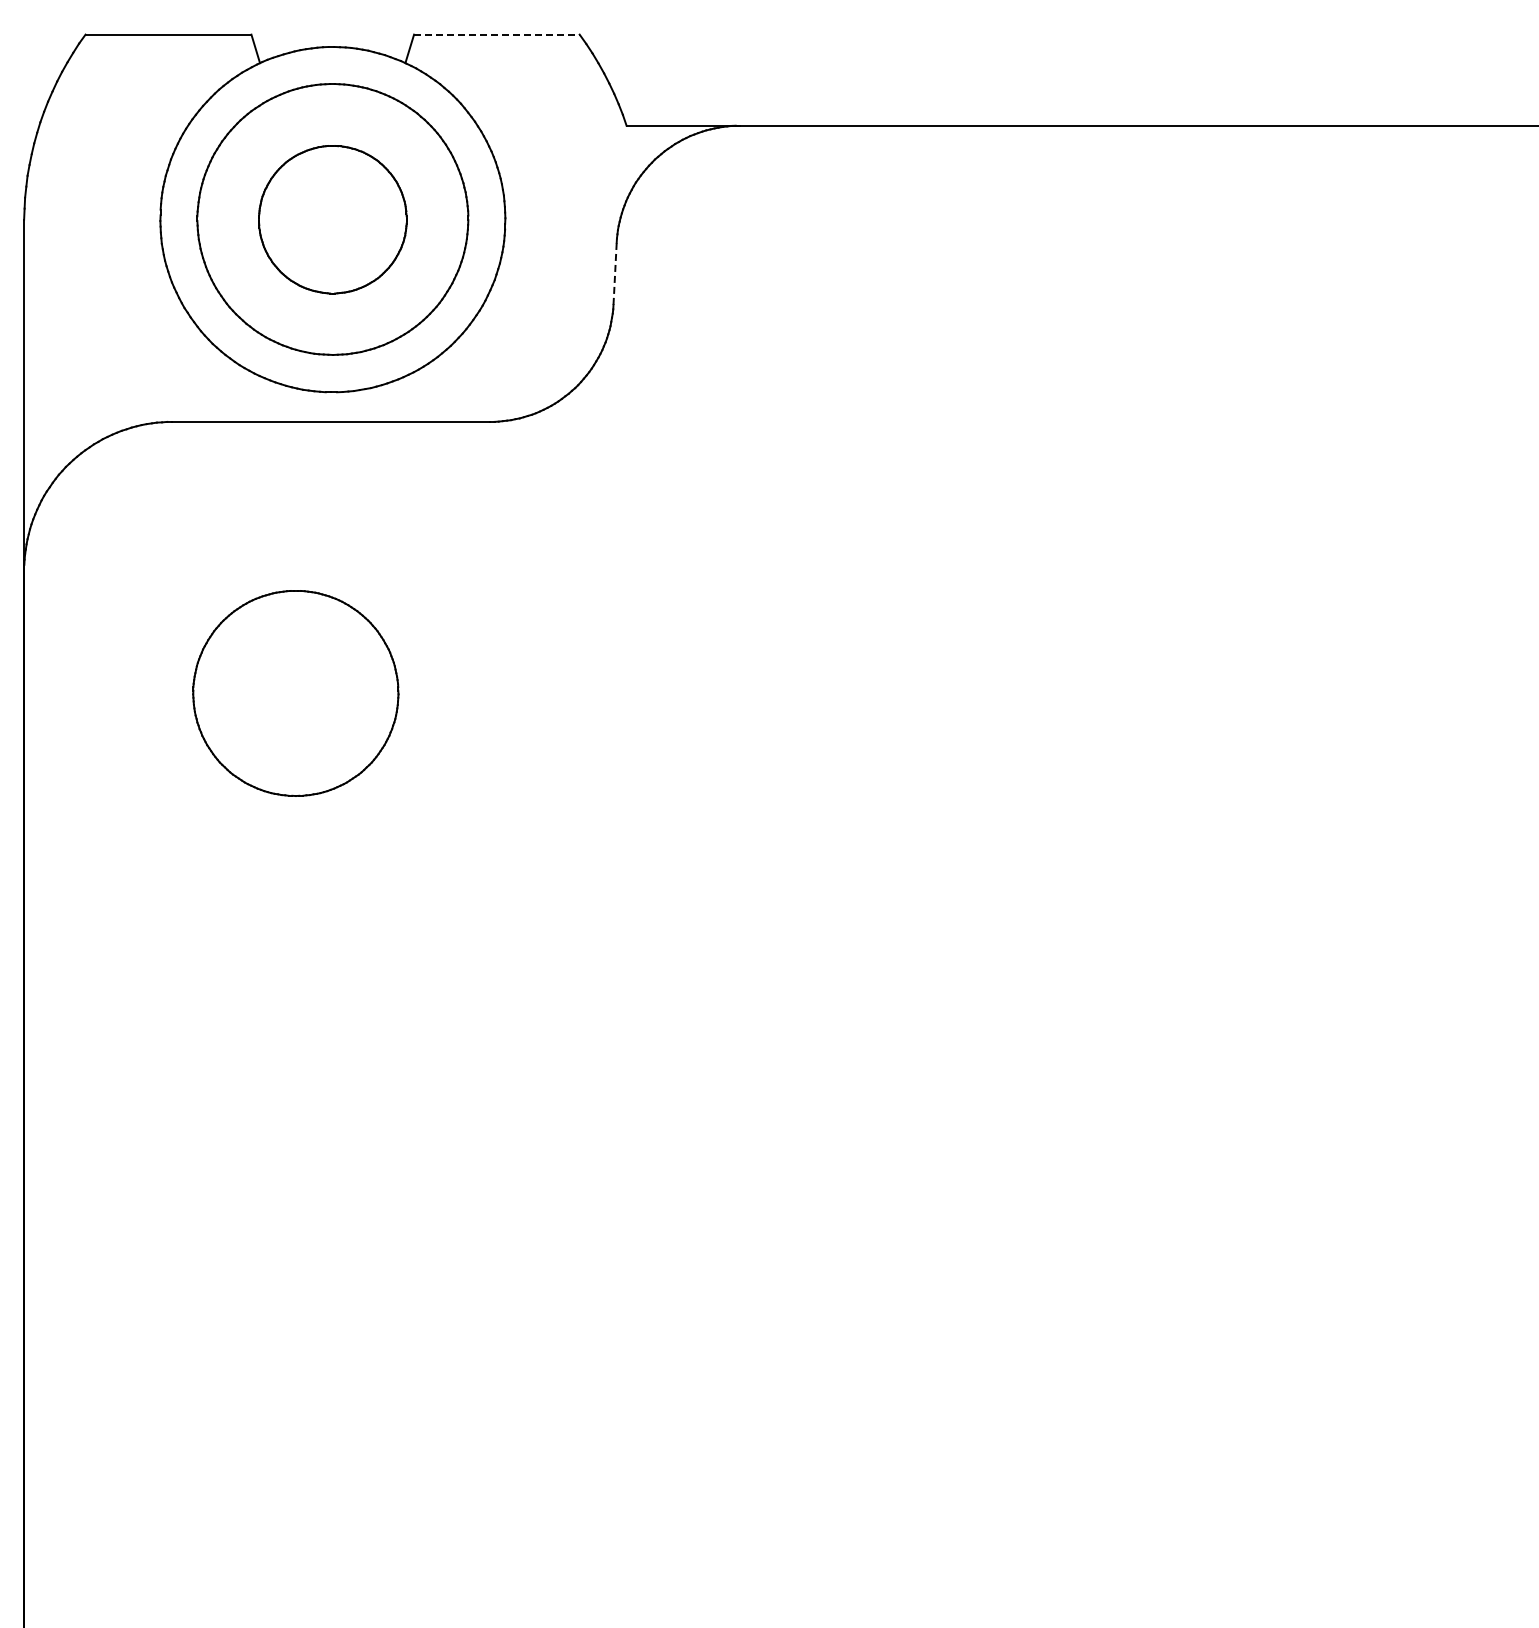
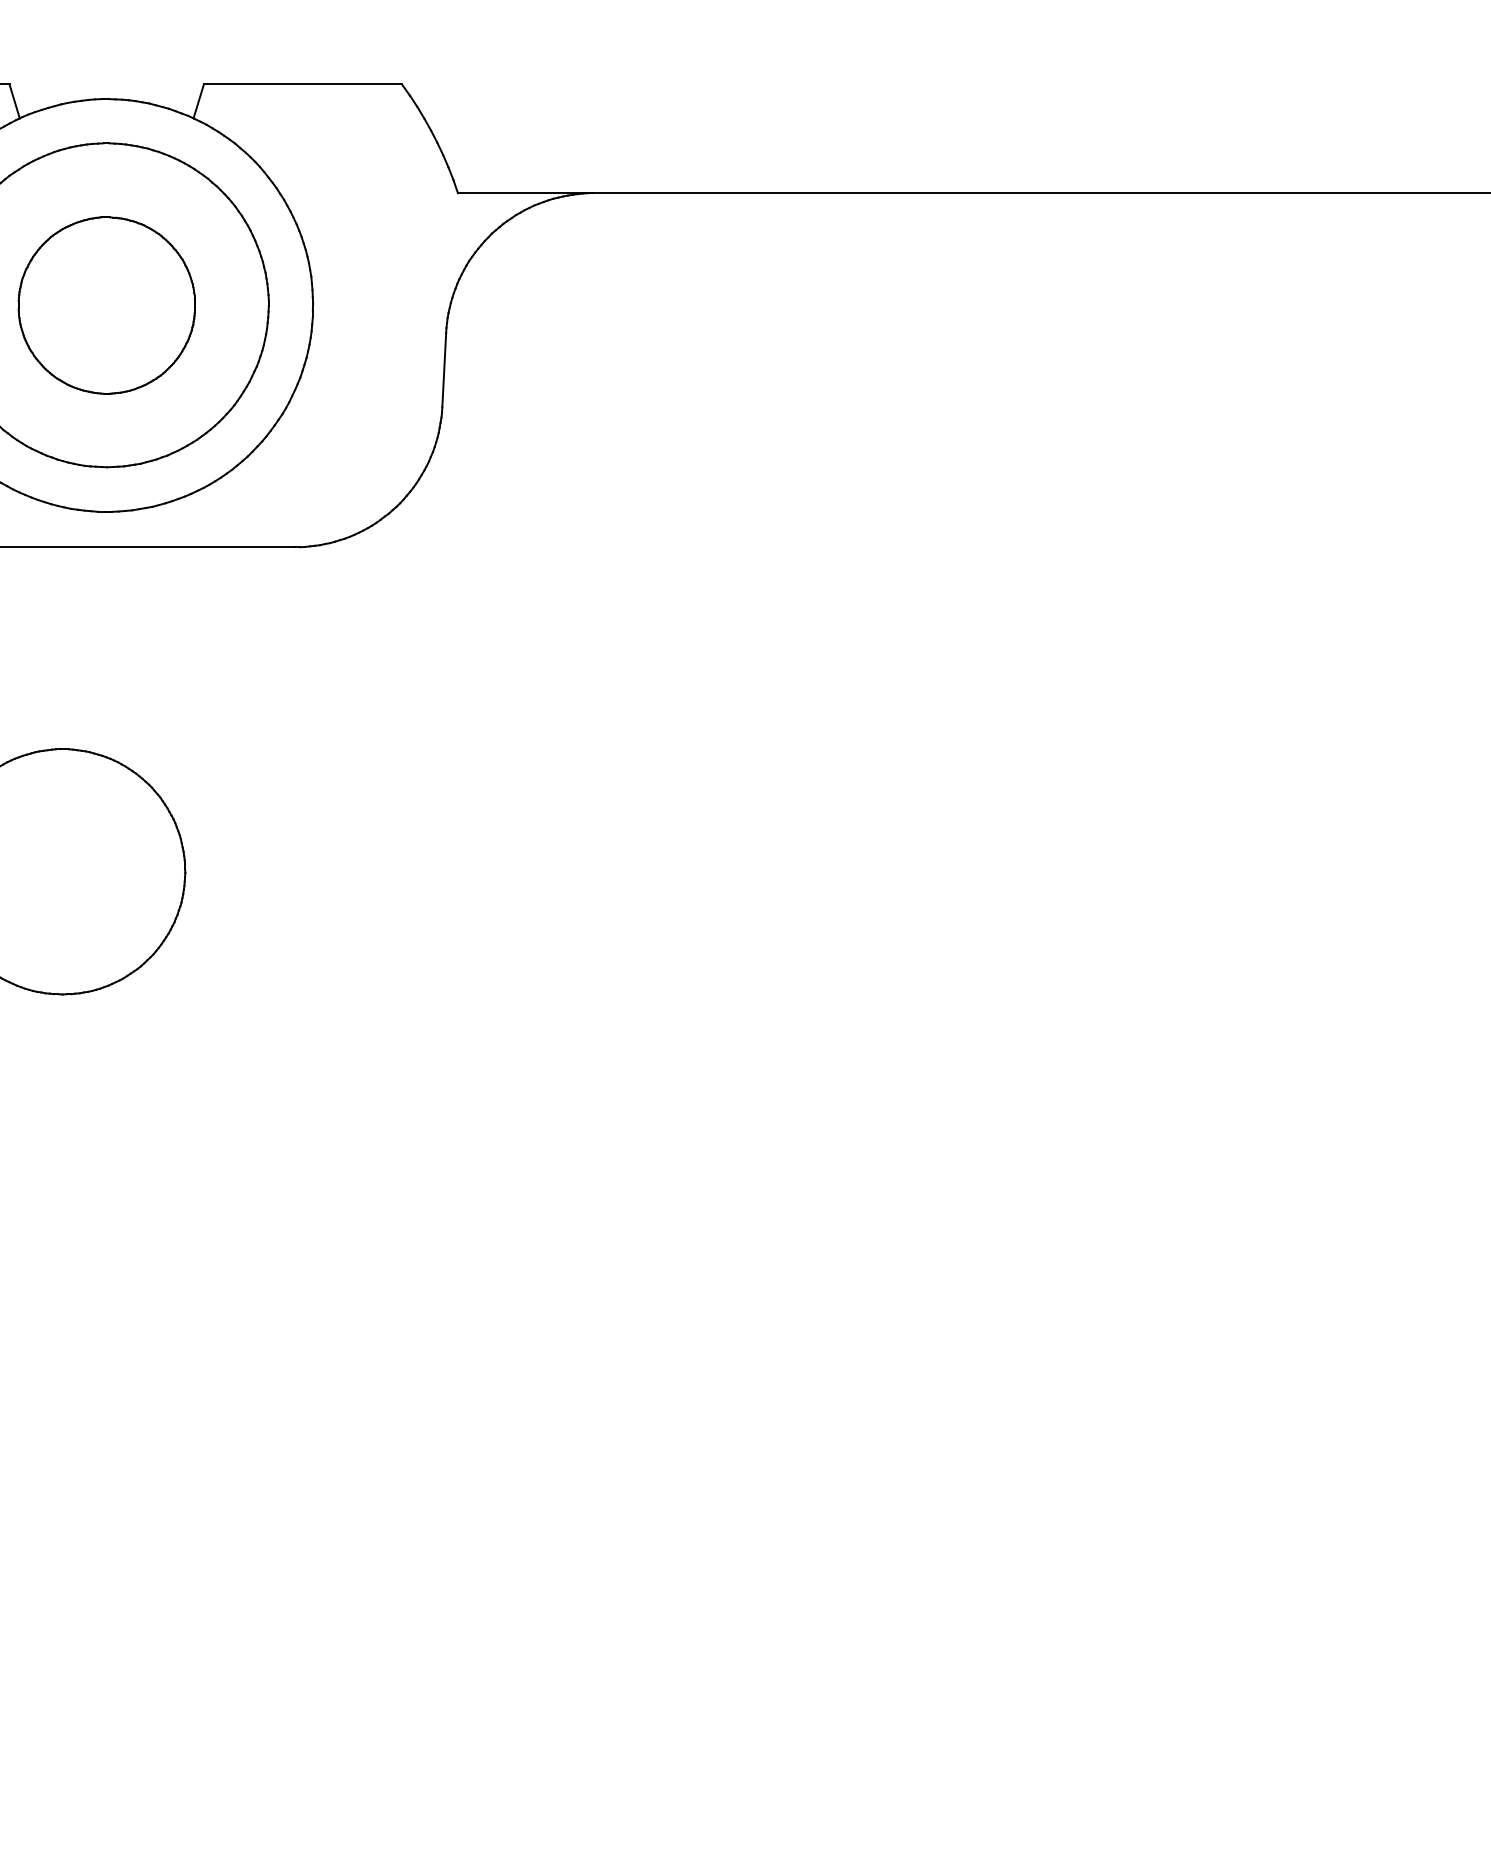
line: (496, 34) -> (302, 84), dashed -> solid
line: (615, 273) -> (444, 369), dashed -> solid

